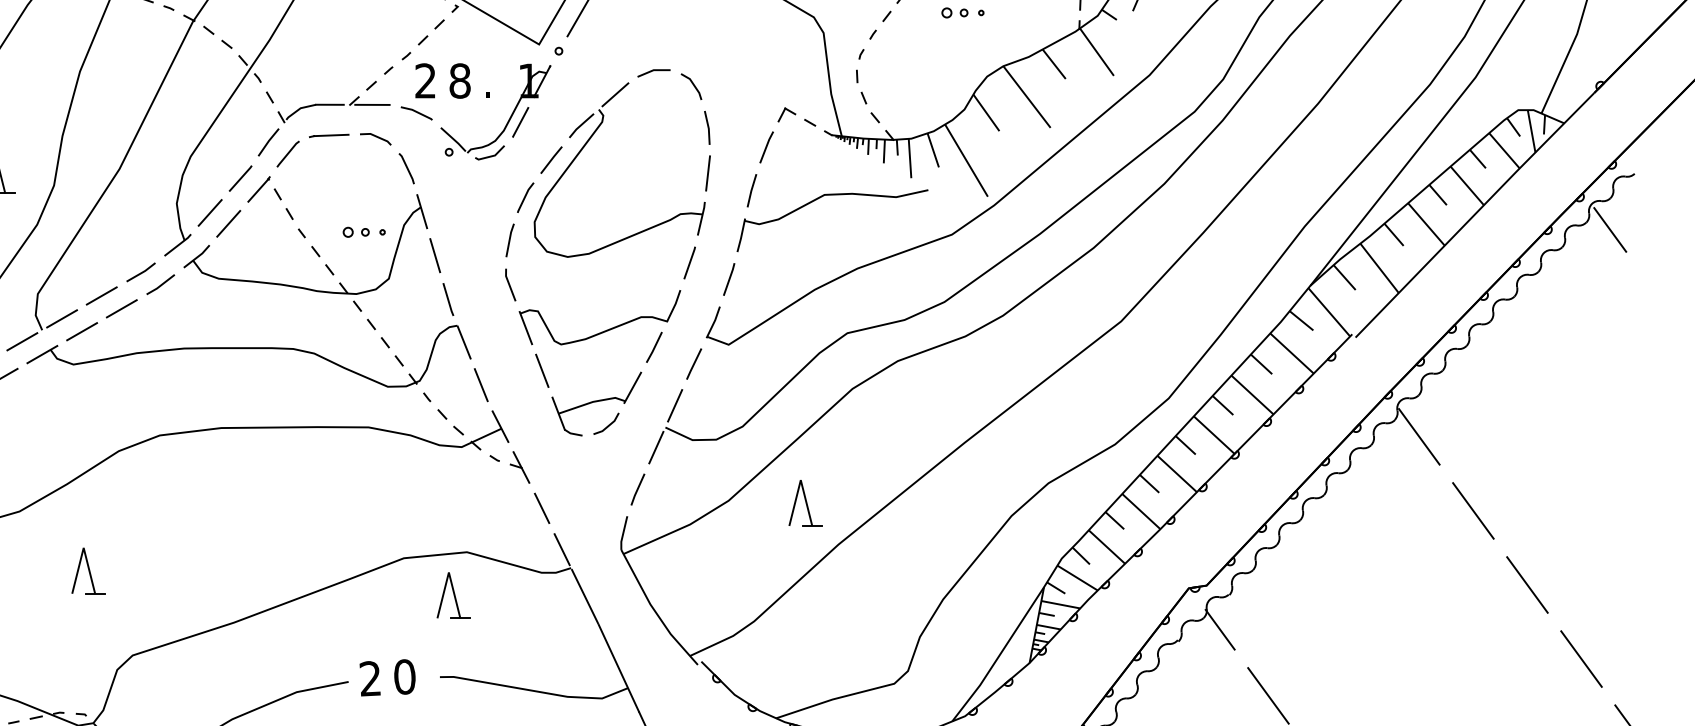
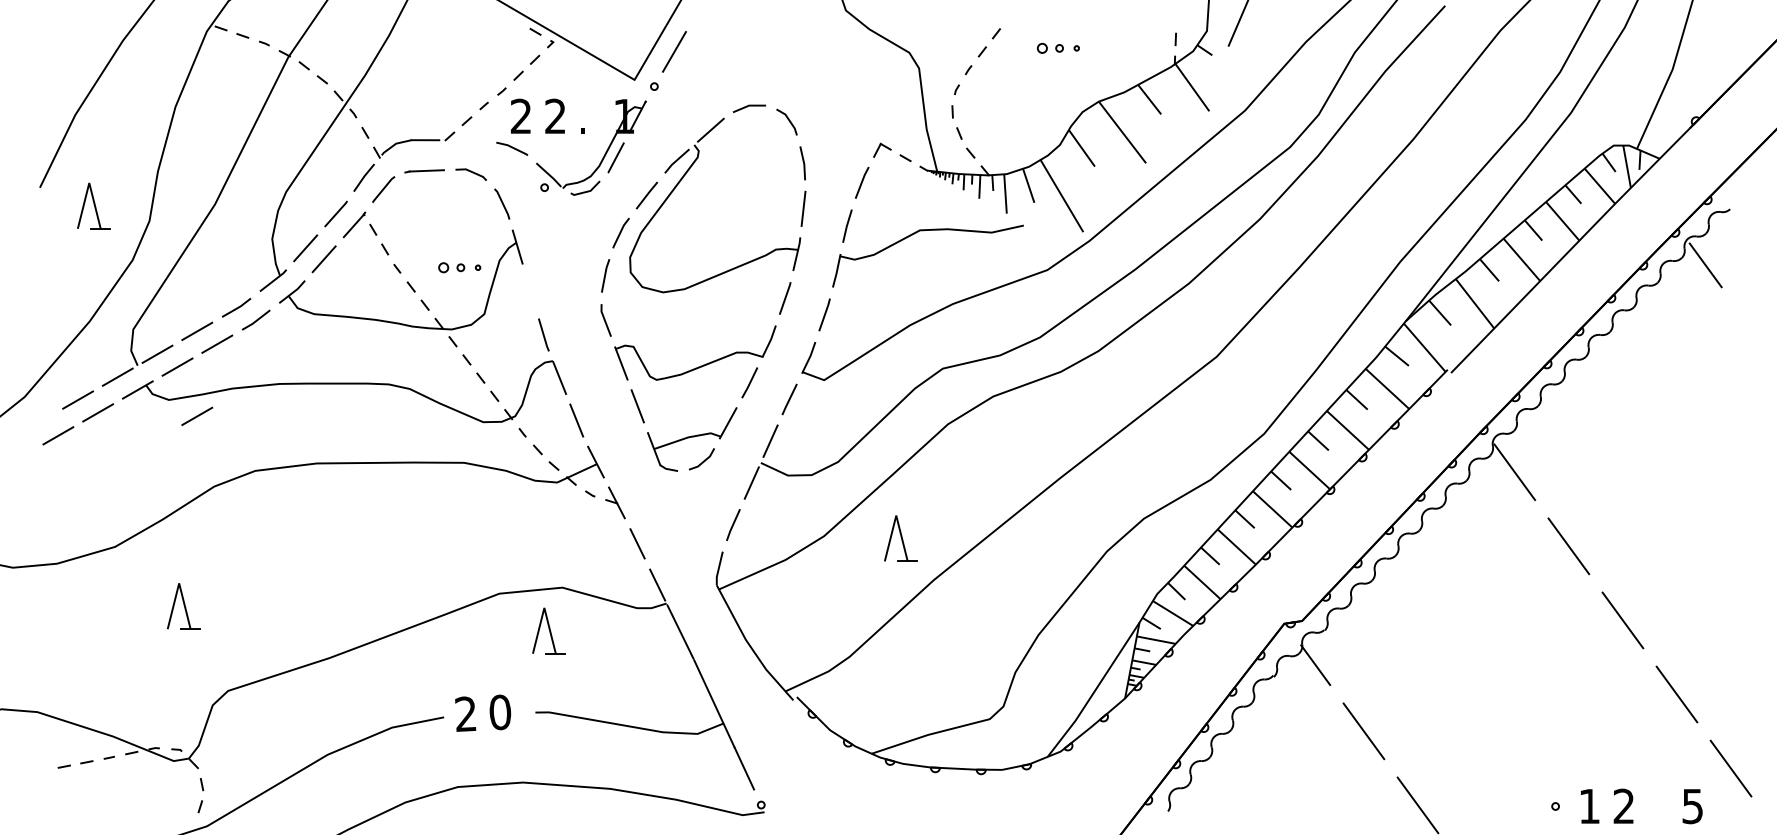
text: (460, 81) -> (555, 116), 8 -> 2
line: (372, 105) -> (467, 140), removed
line: (435, 255) -> (530, 290), removed
line: (102, 380) -> (197, 415), added

